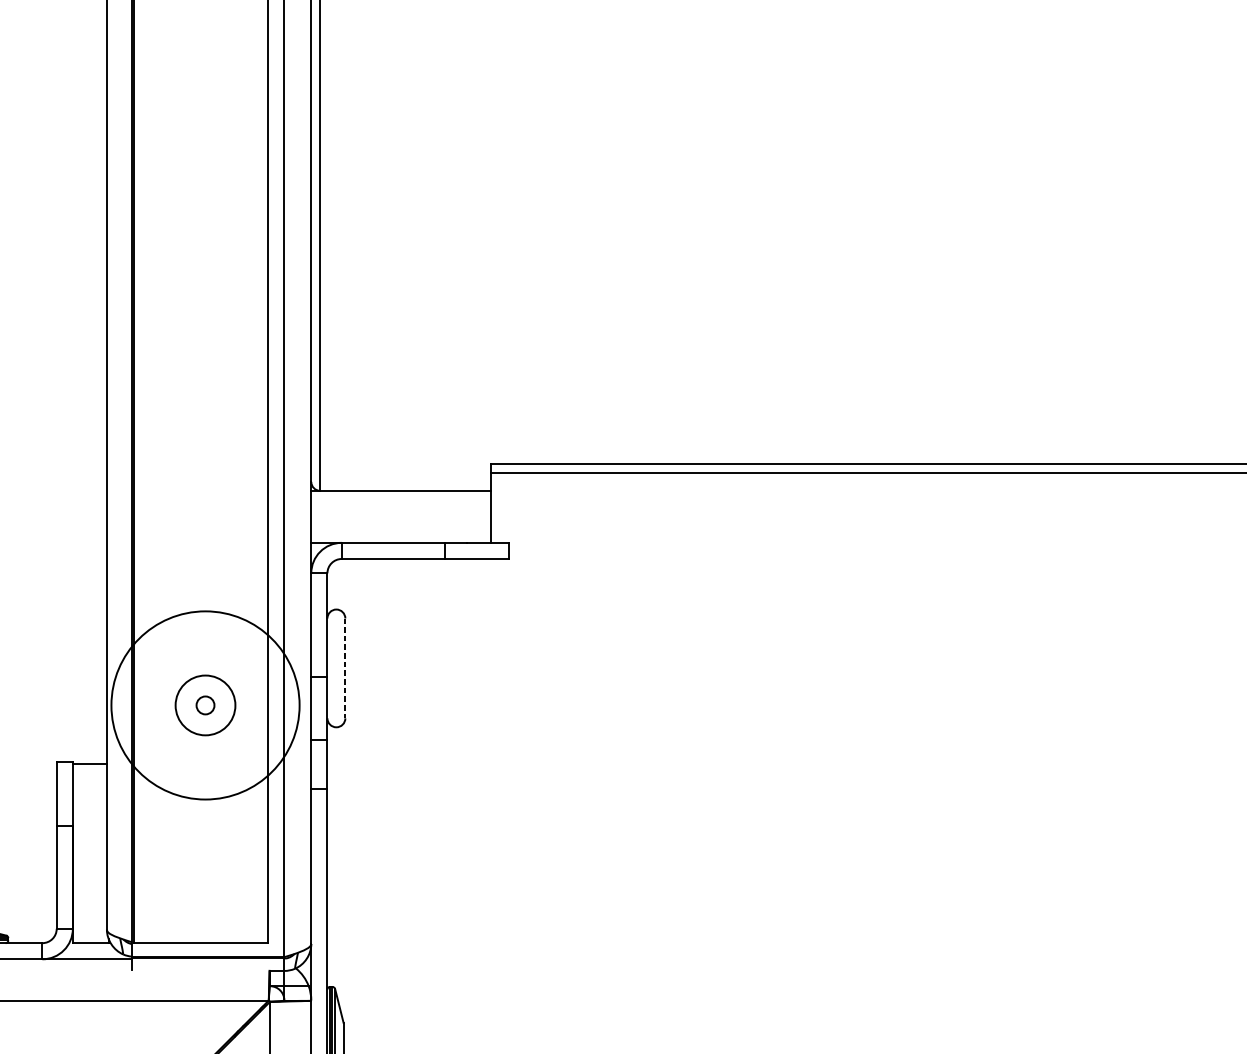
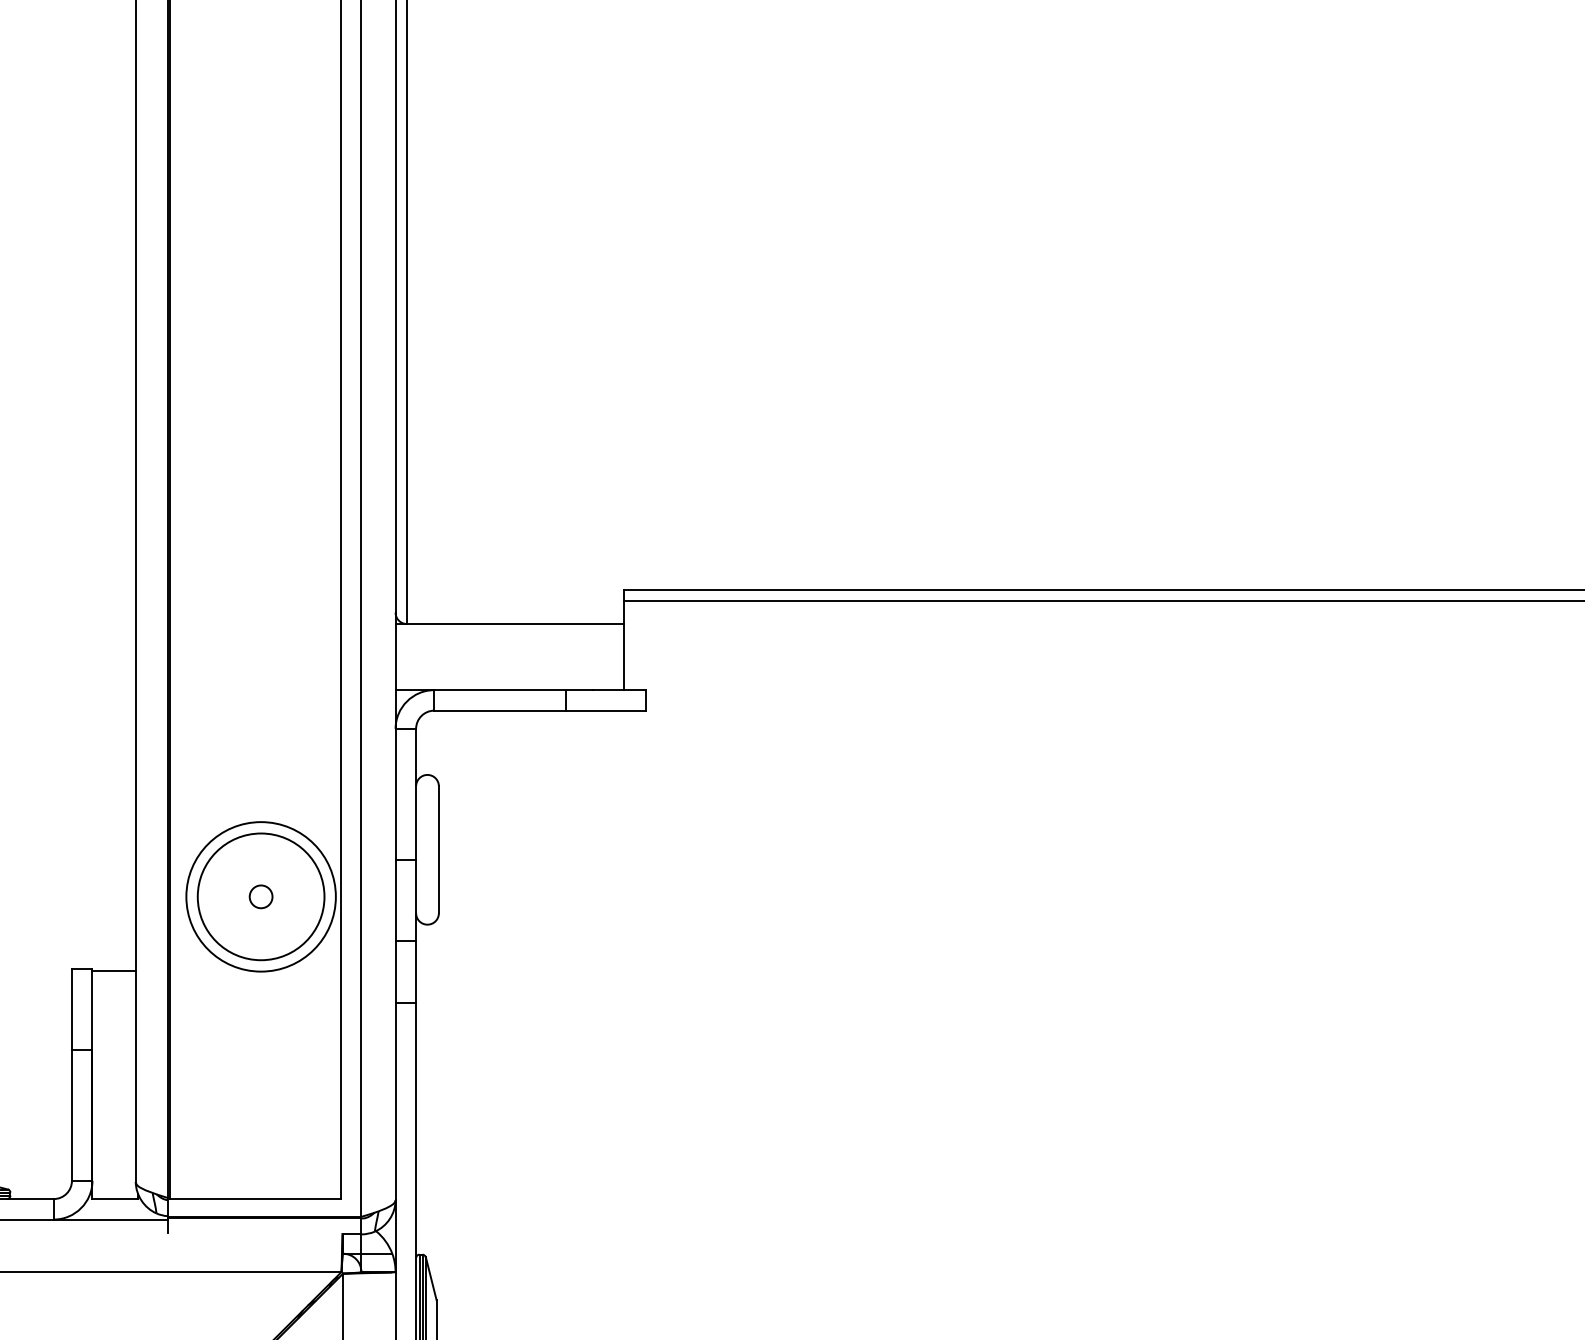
line: (345, 668) -> (438, 850), dashed -> solid
circle: (205, 705) -> (260, 896), size x0.62
circle: (205, 705) -> (260, 896), size x1.67

